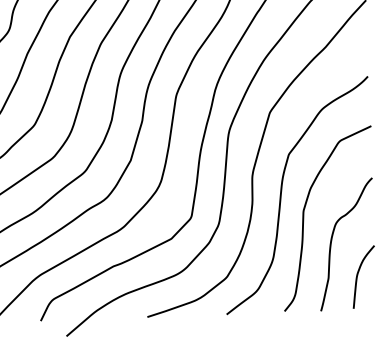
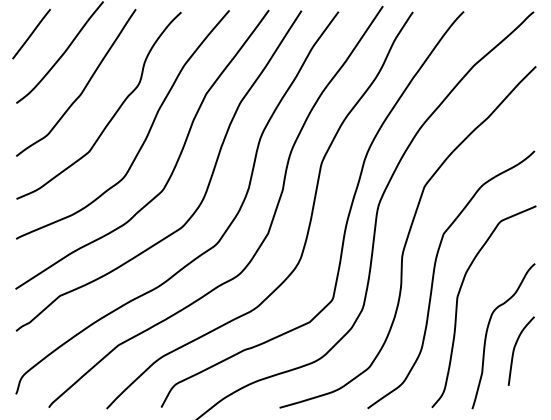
curve: (358, 274) -> (515, 348), moved

